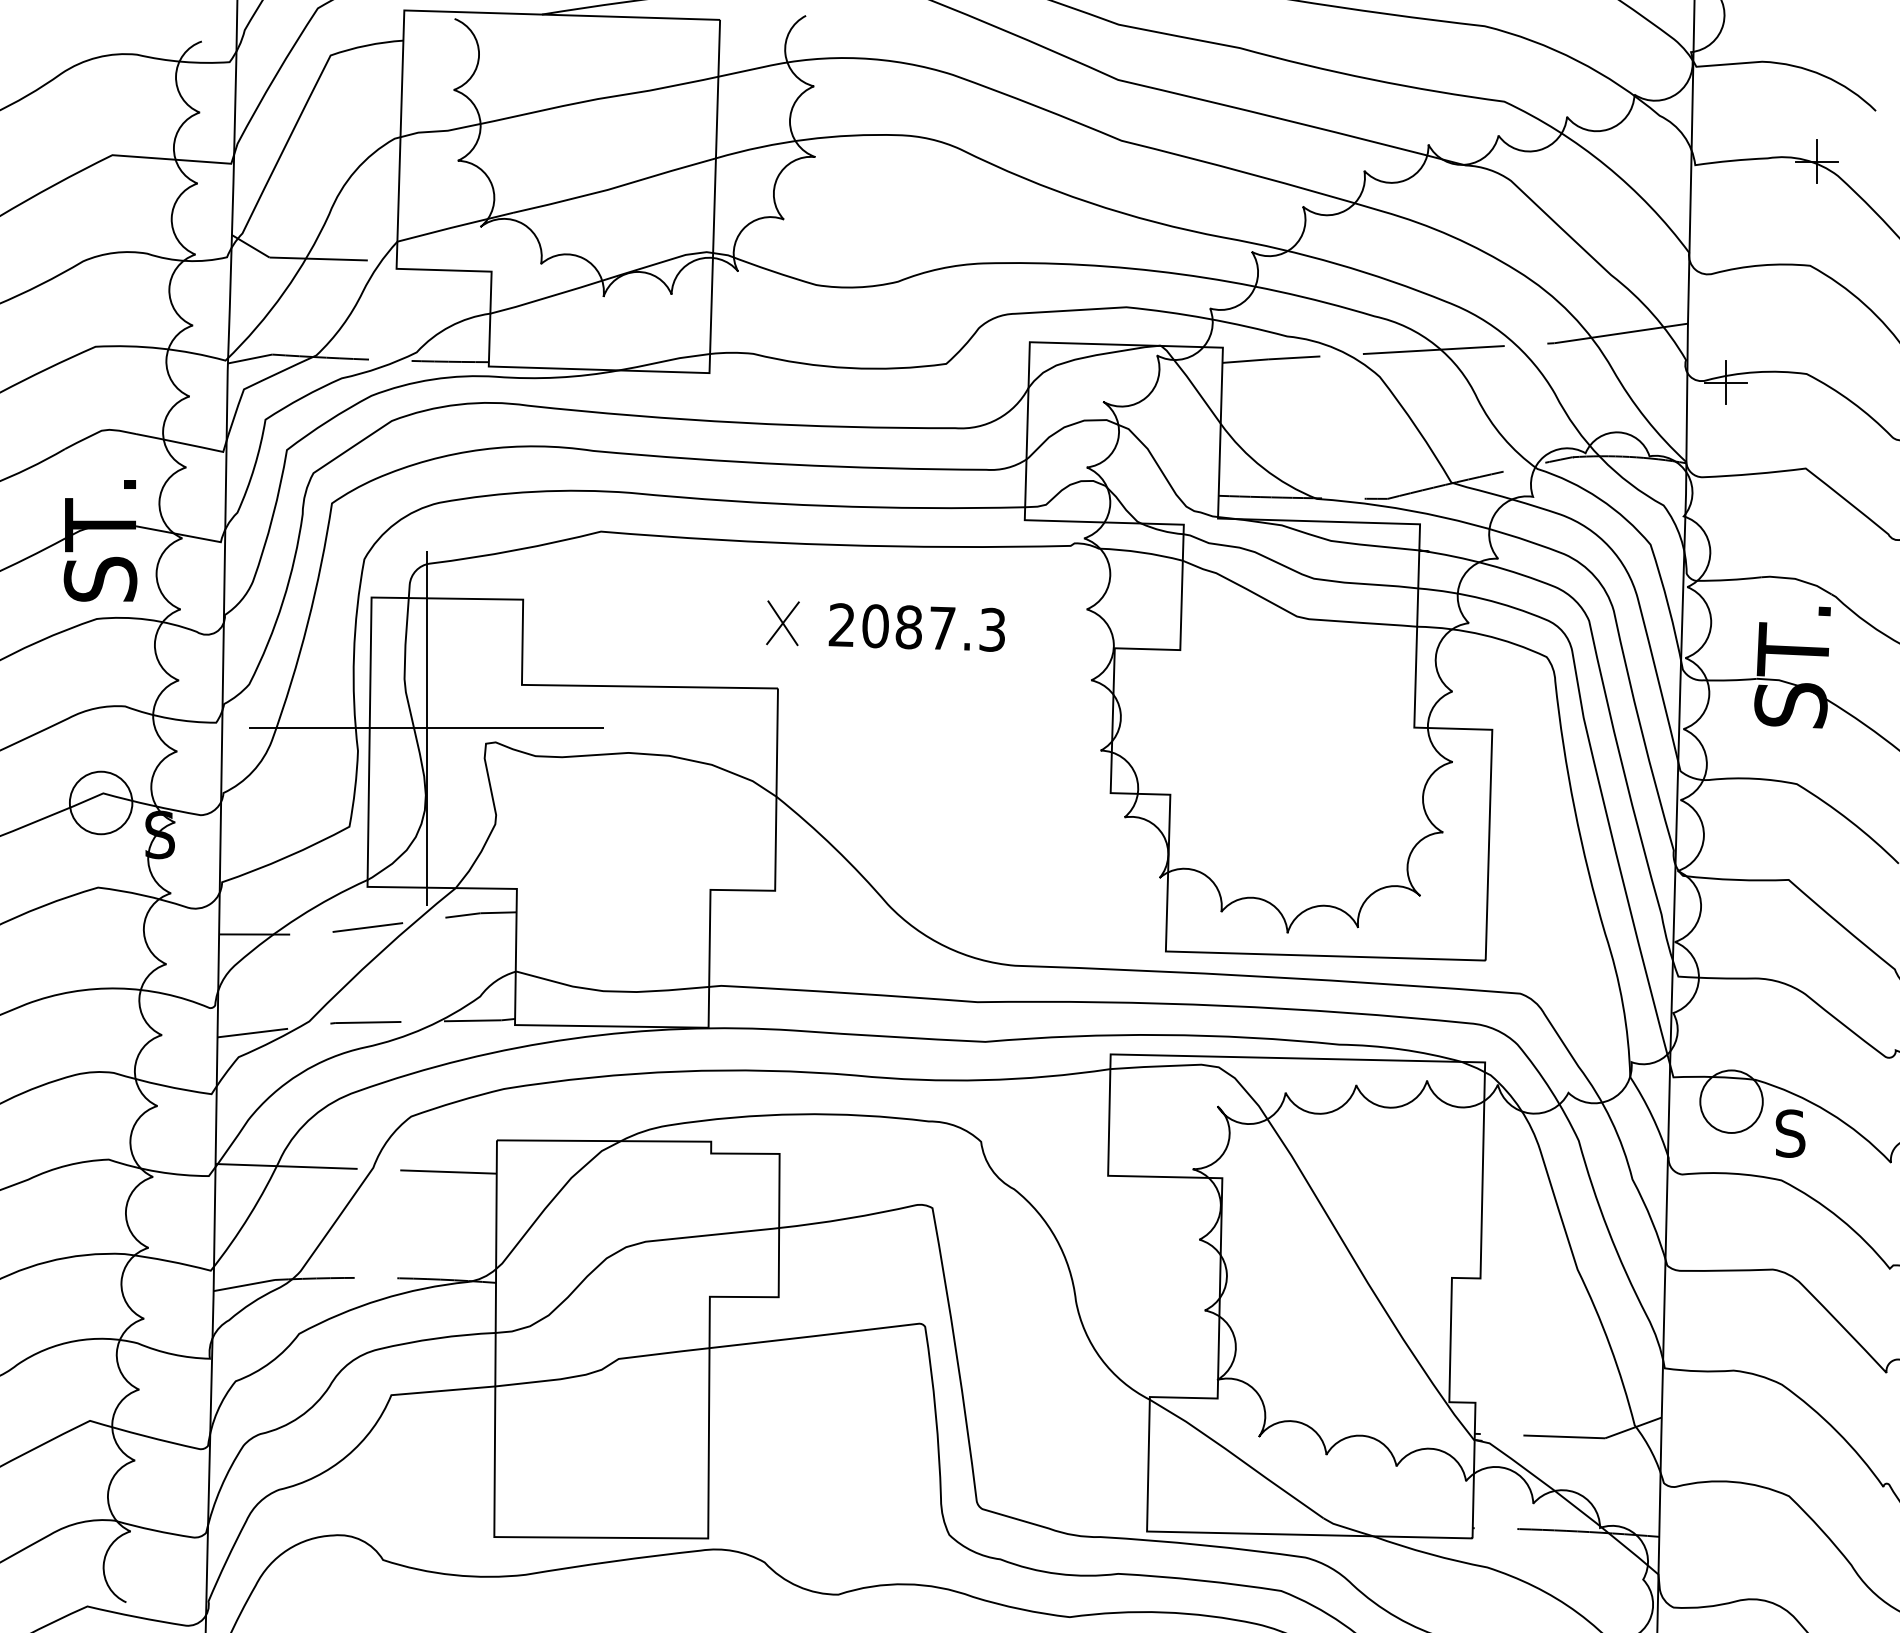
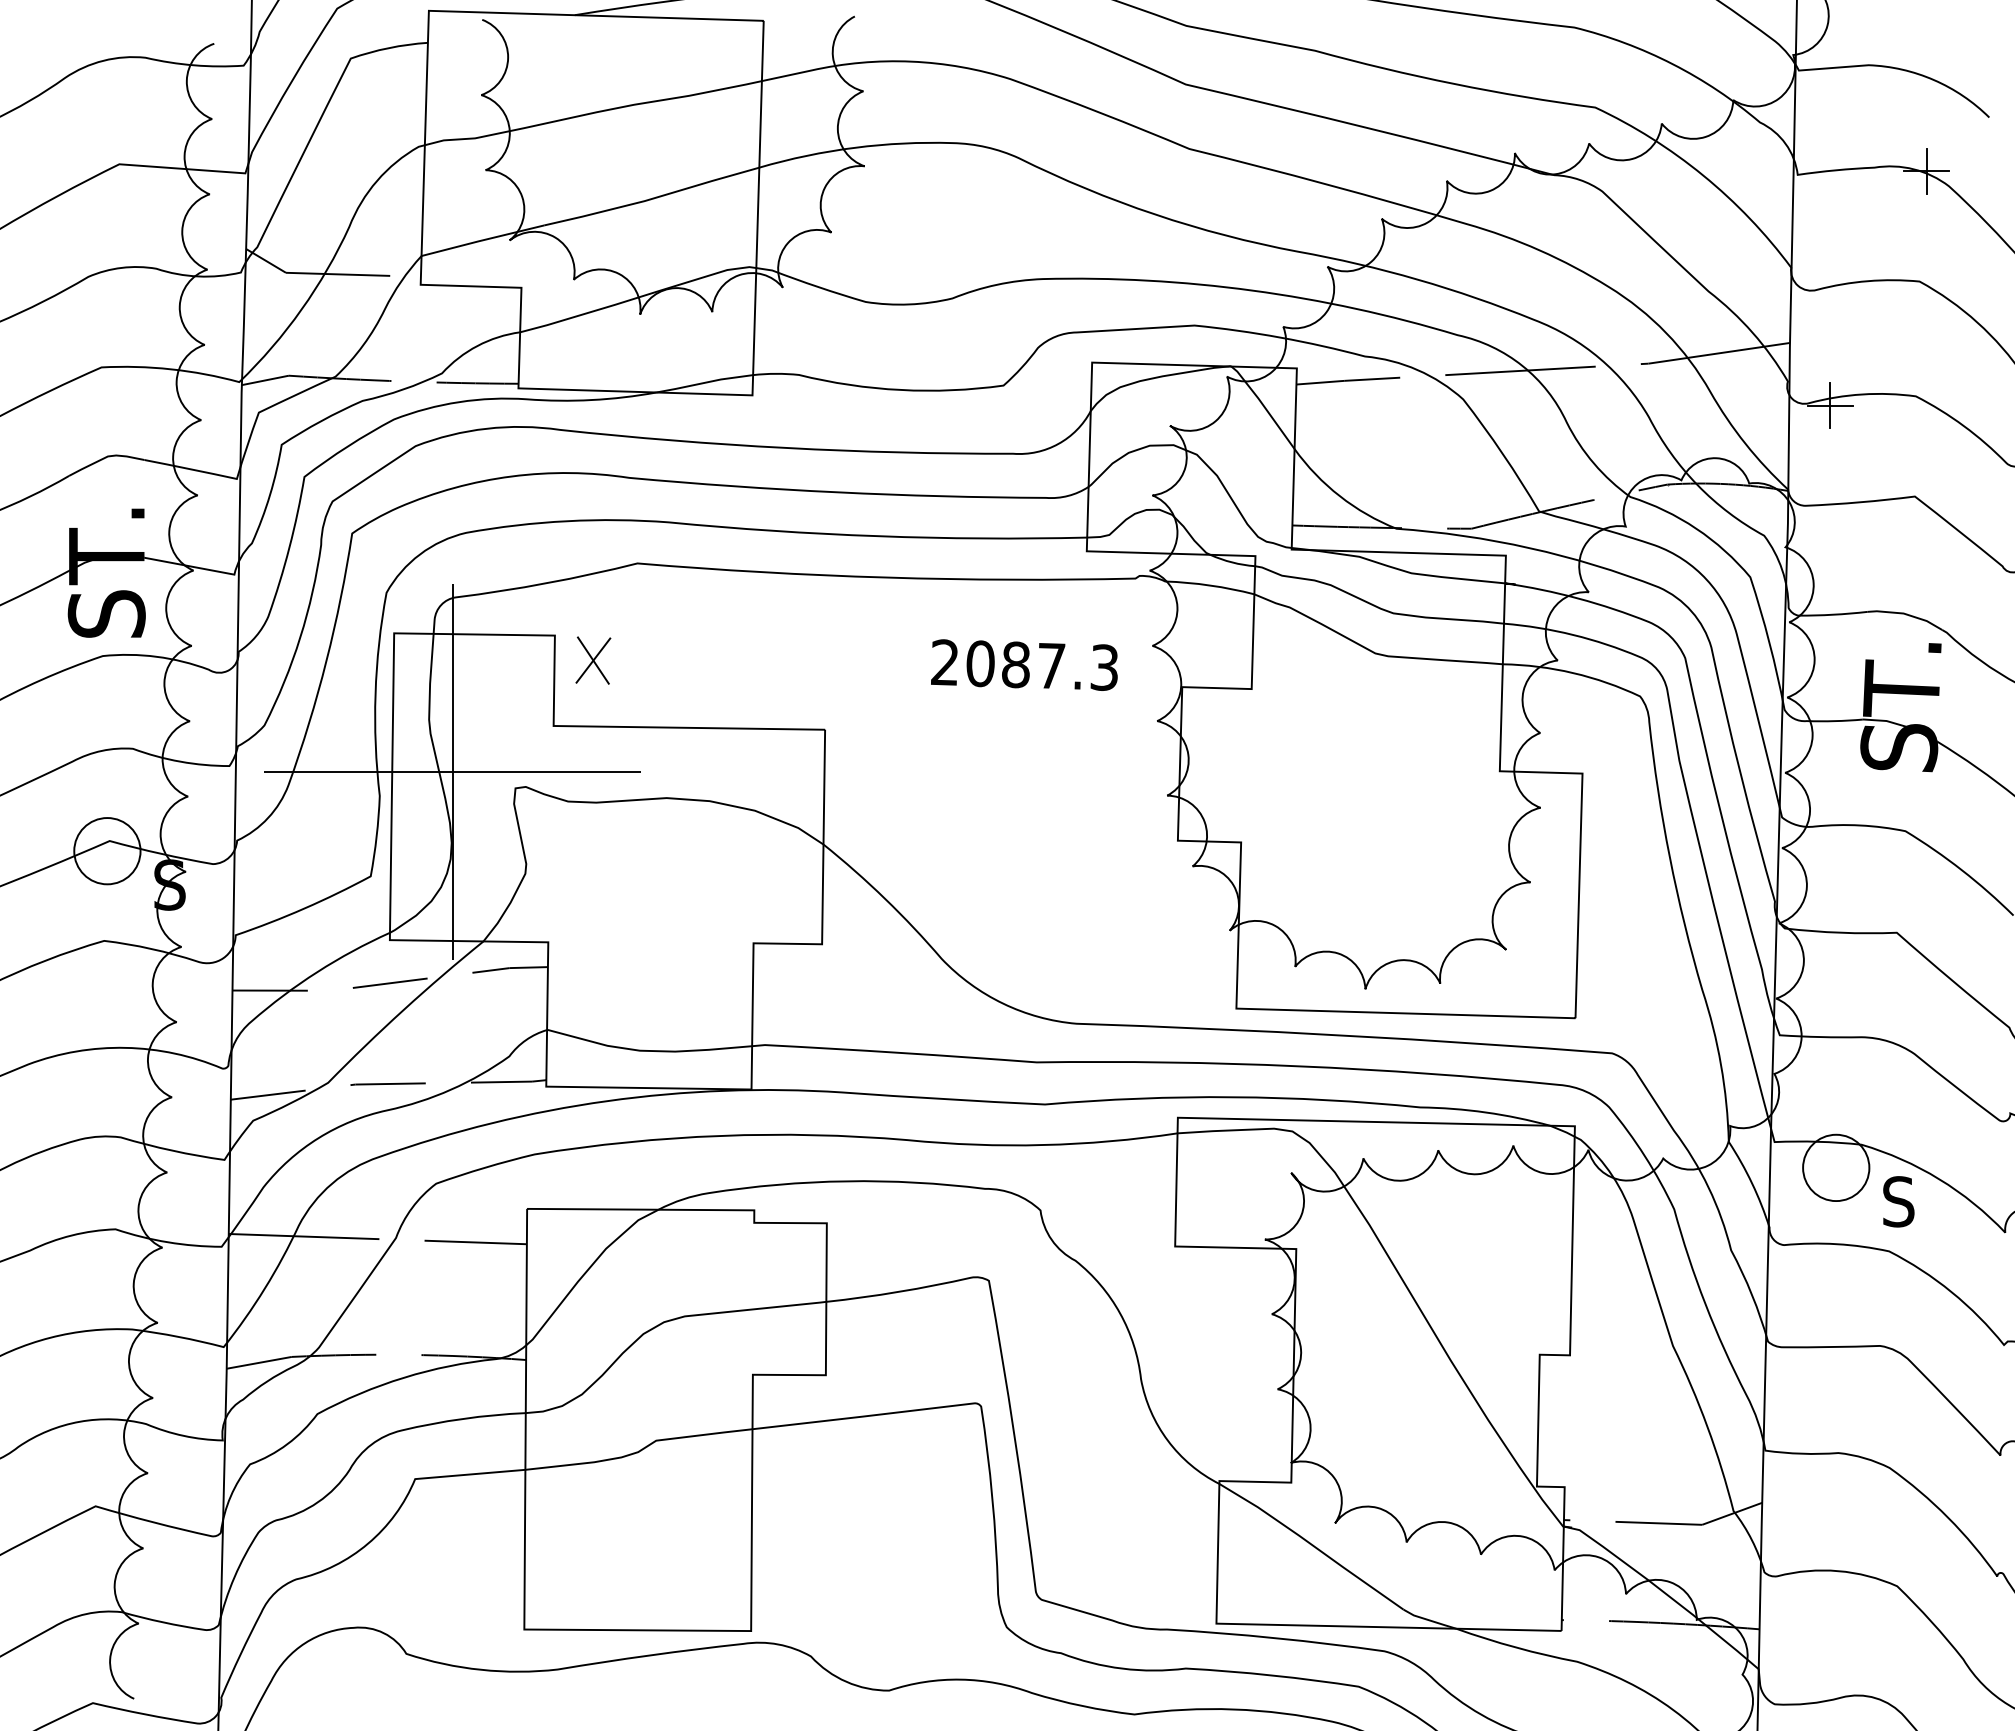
part: (783, 623) -> (593, 660), moved
text: (916, 626) -> (1024, 664), moved

